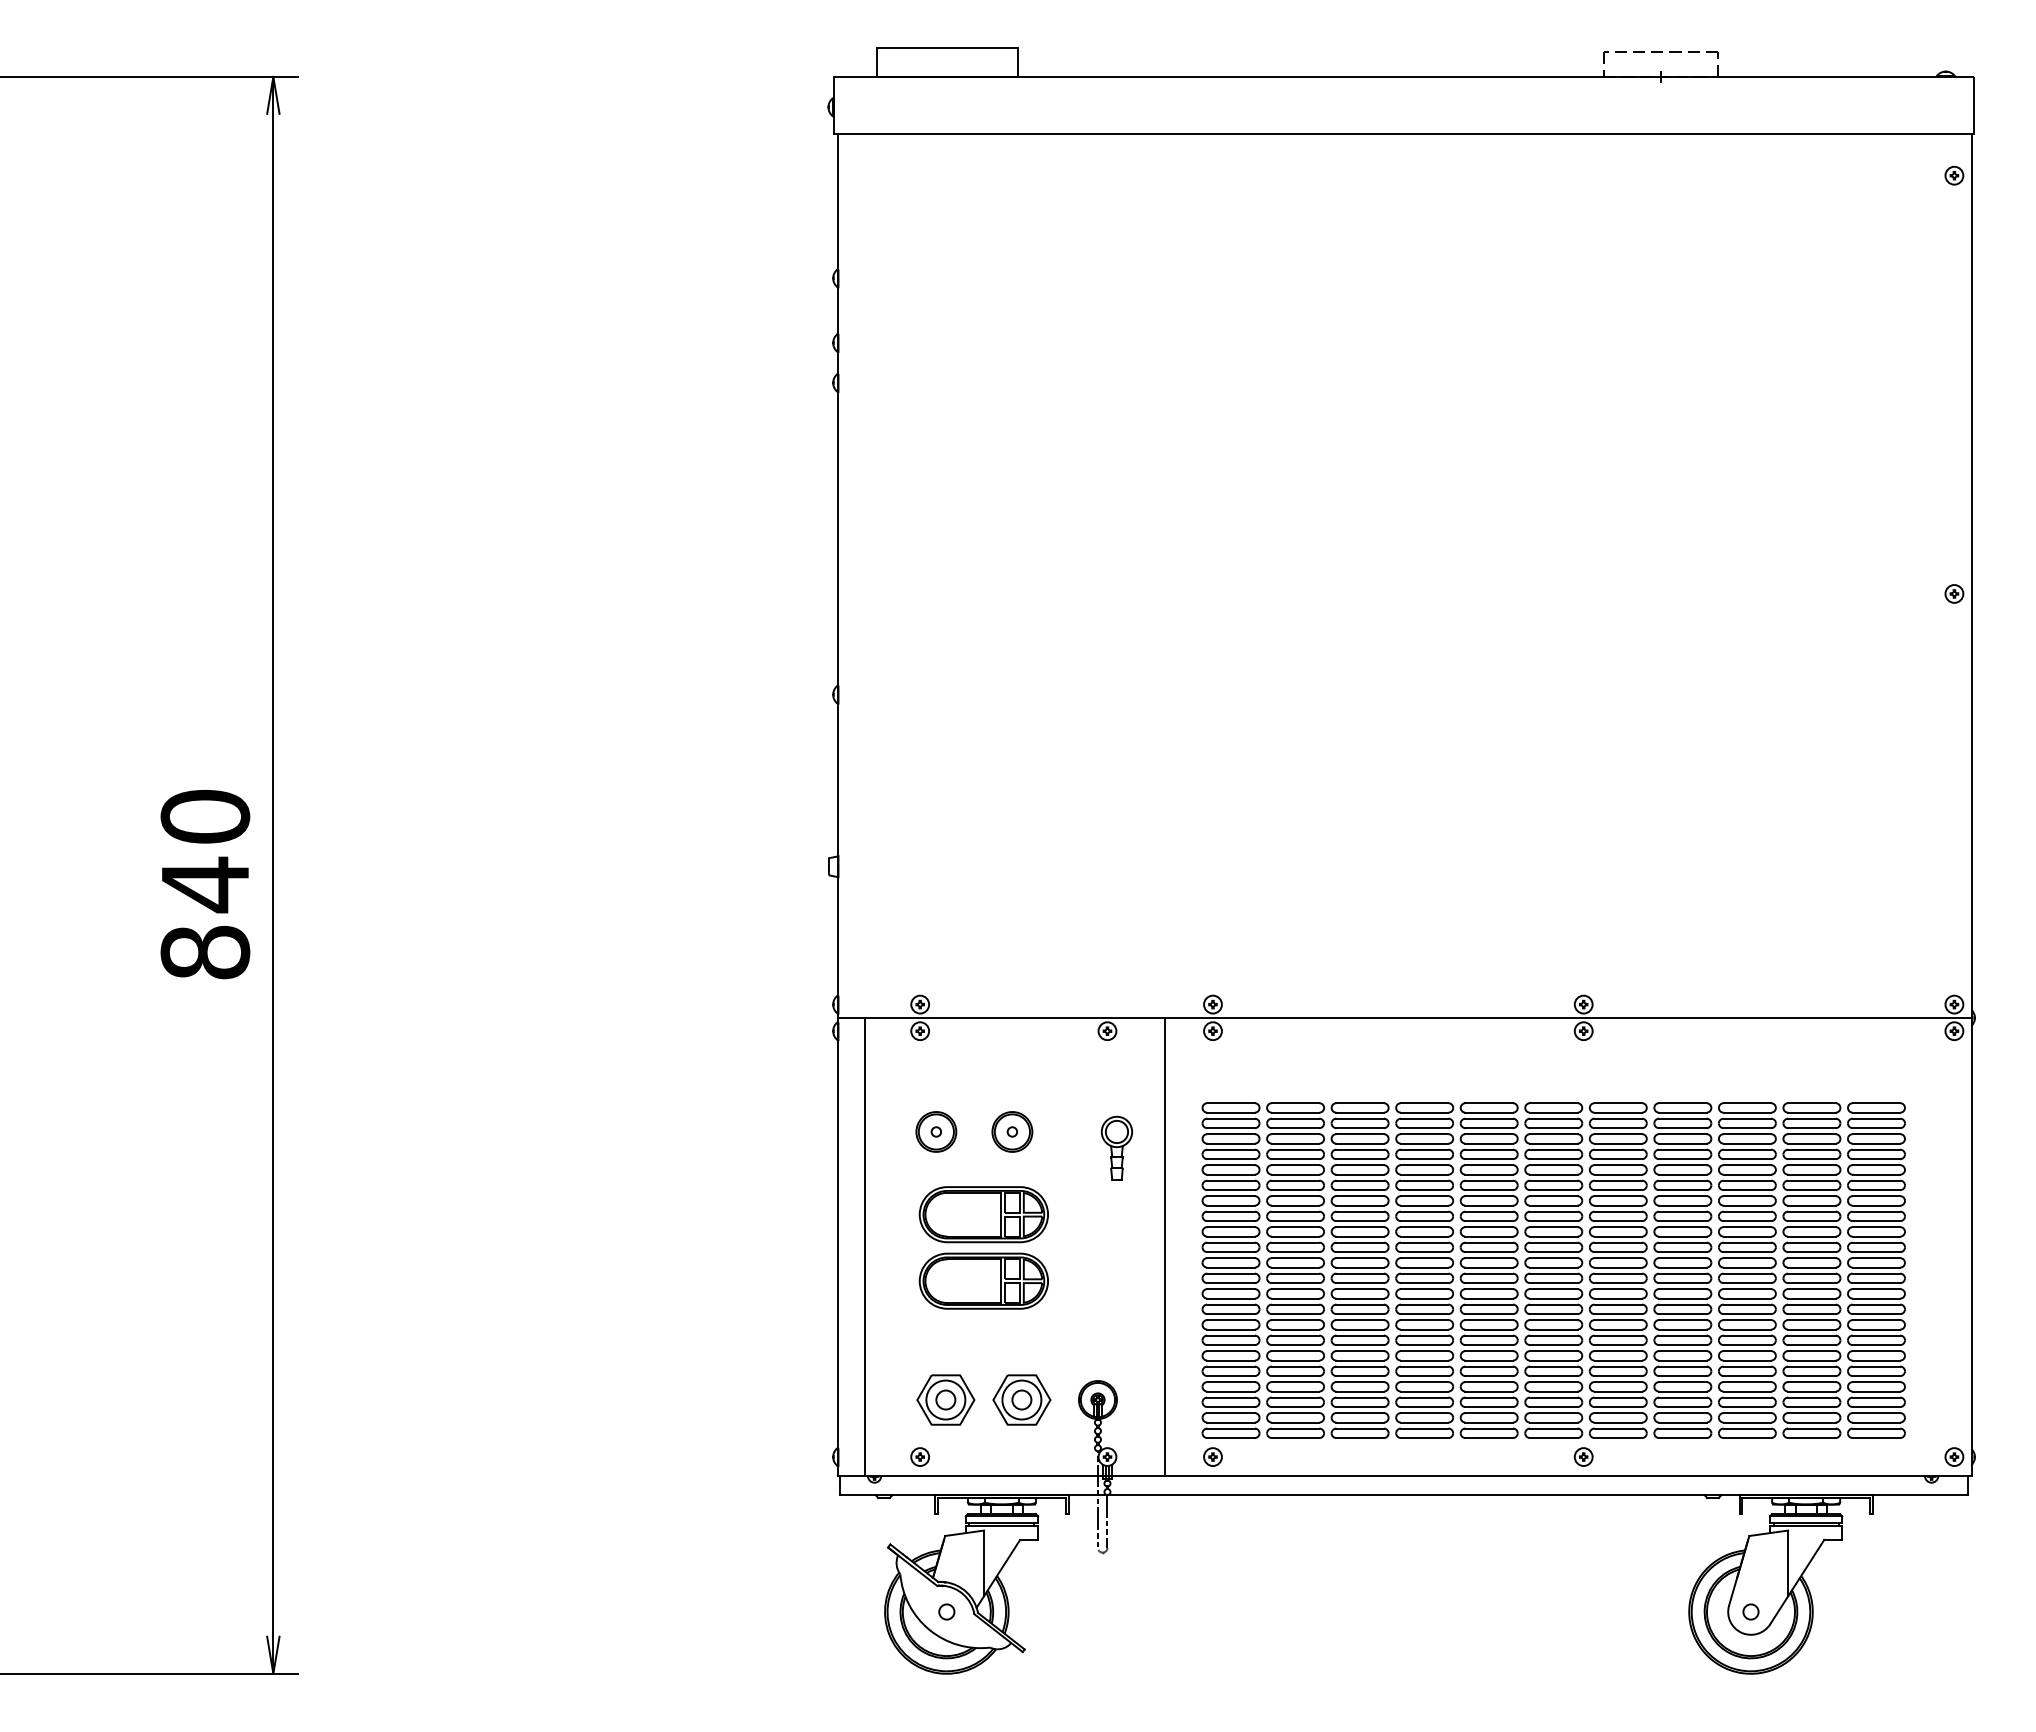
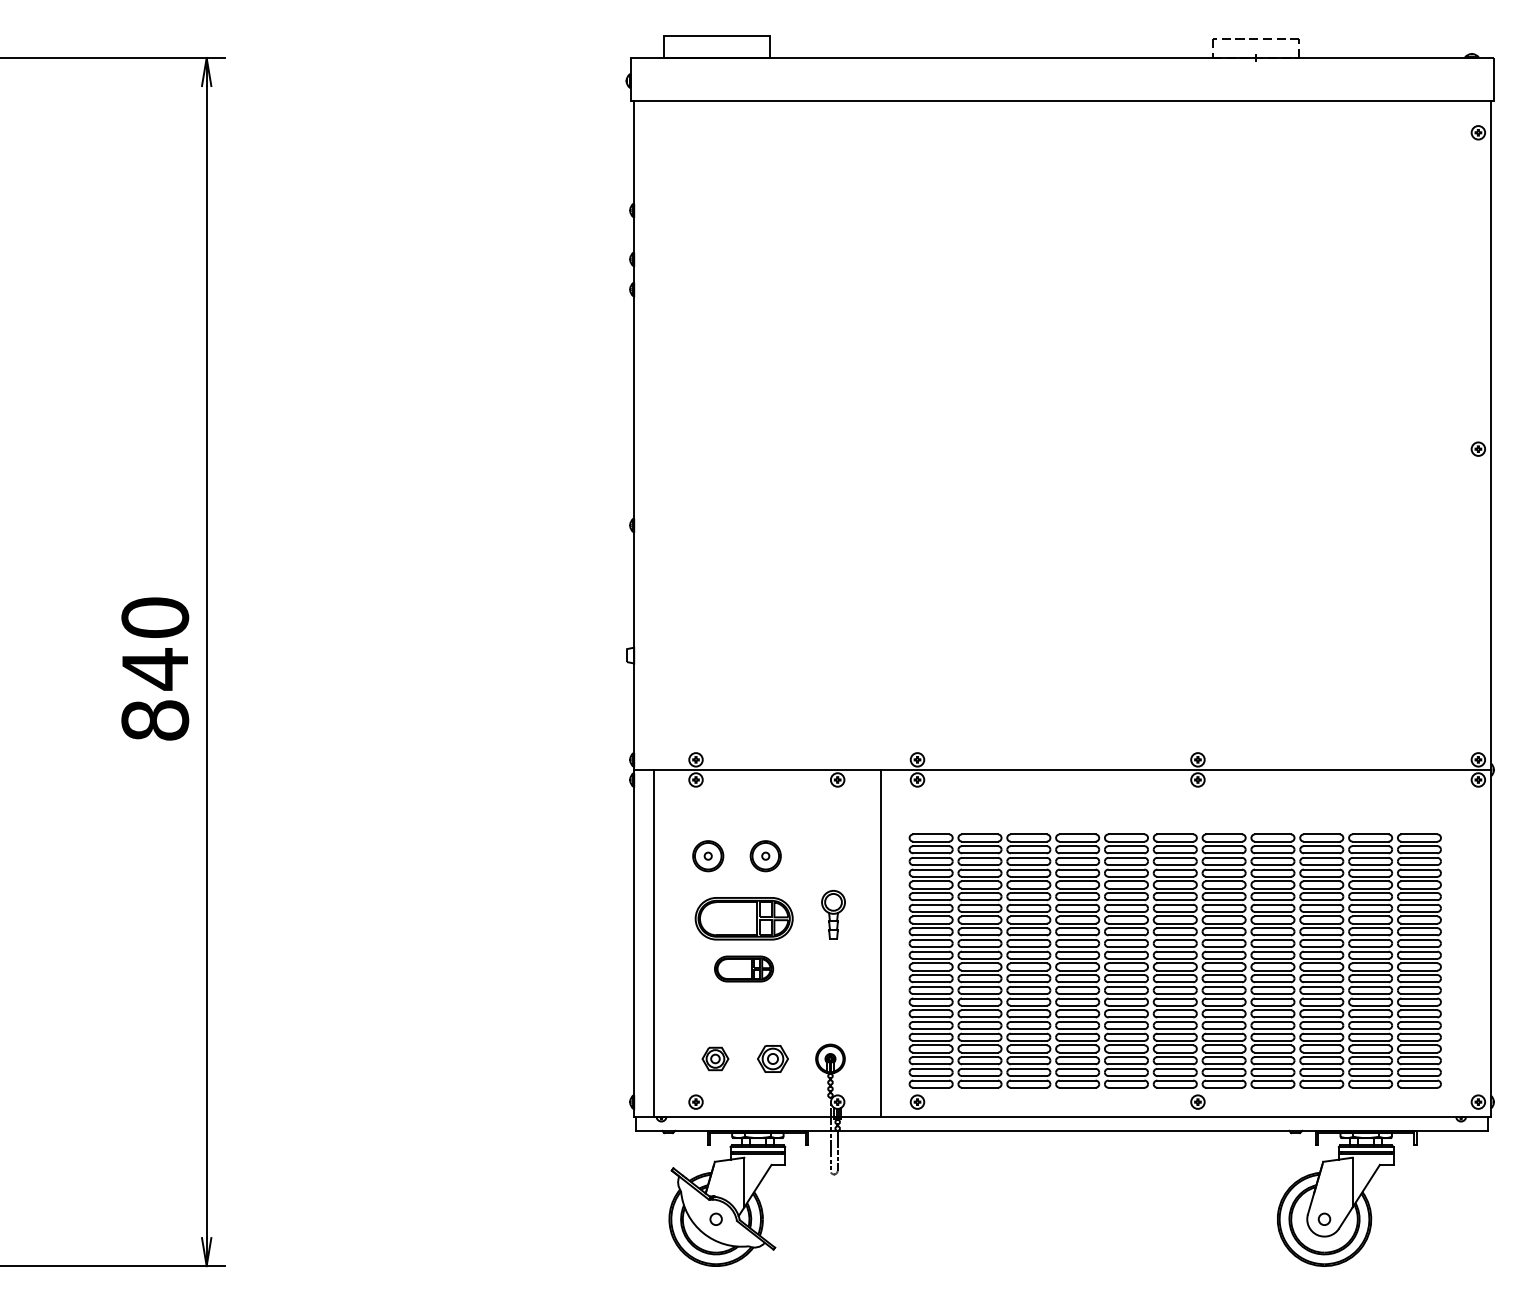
part: (1116, 1147) -> (833, 914), moved
part: (983, 1280) -> (743, 968), size x0.6
part: (945, 1399) -> (715, 1058), size x0.6
part: (1021, 1399) -> (772, 1058), size x0.7

